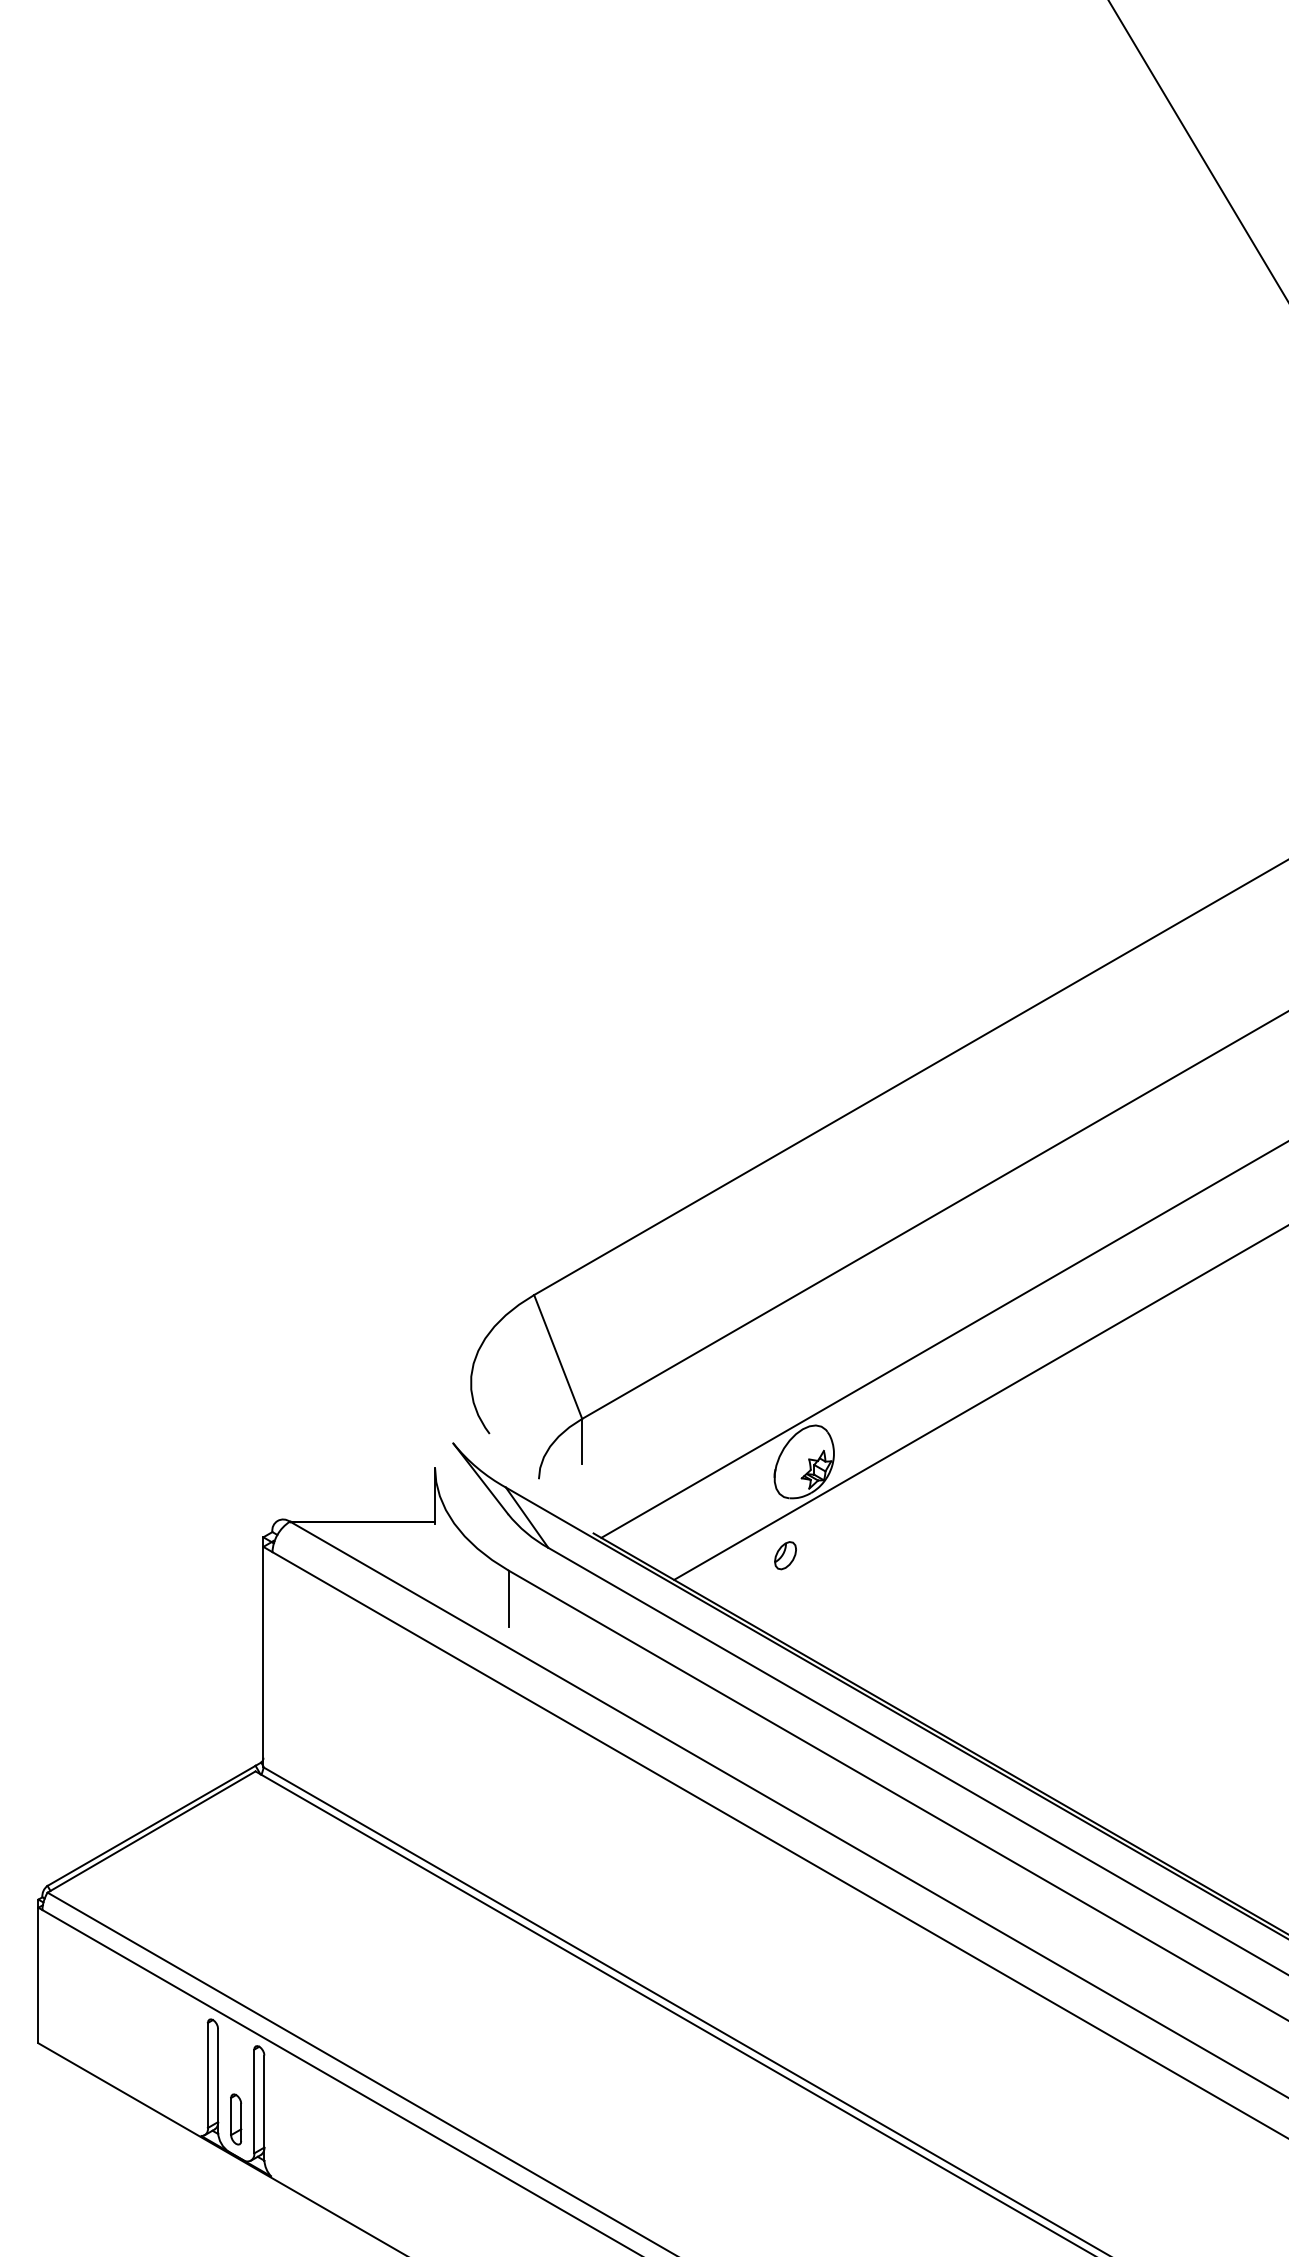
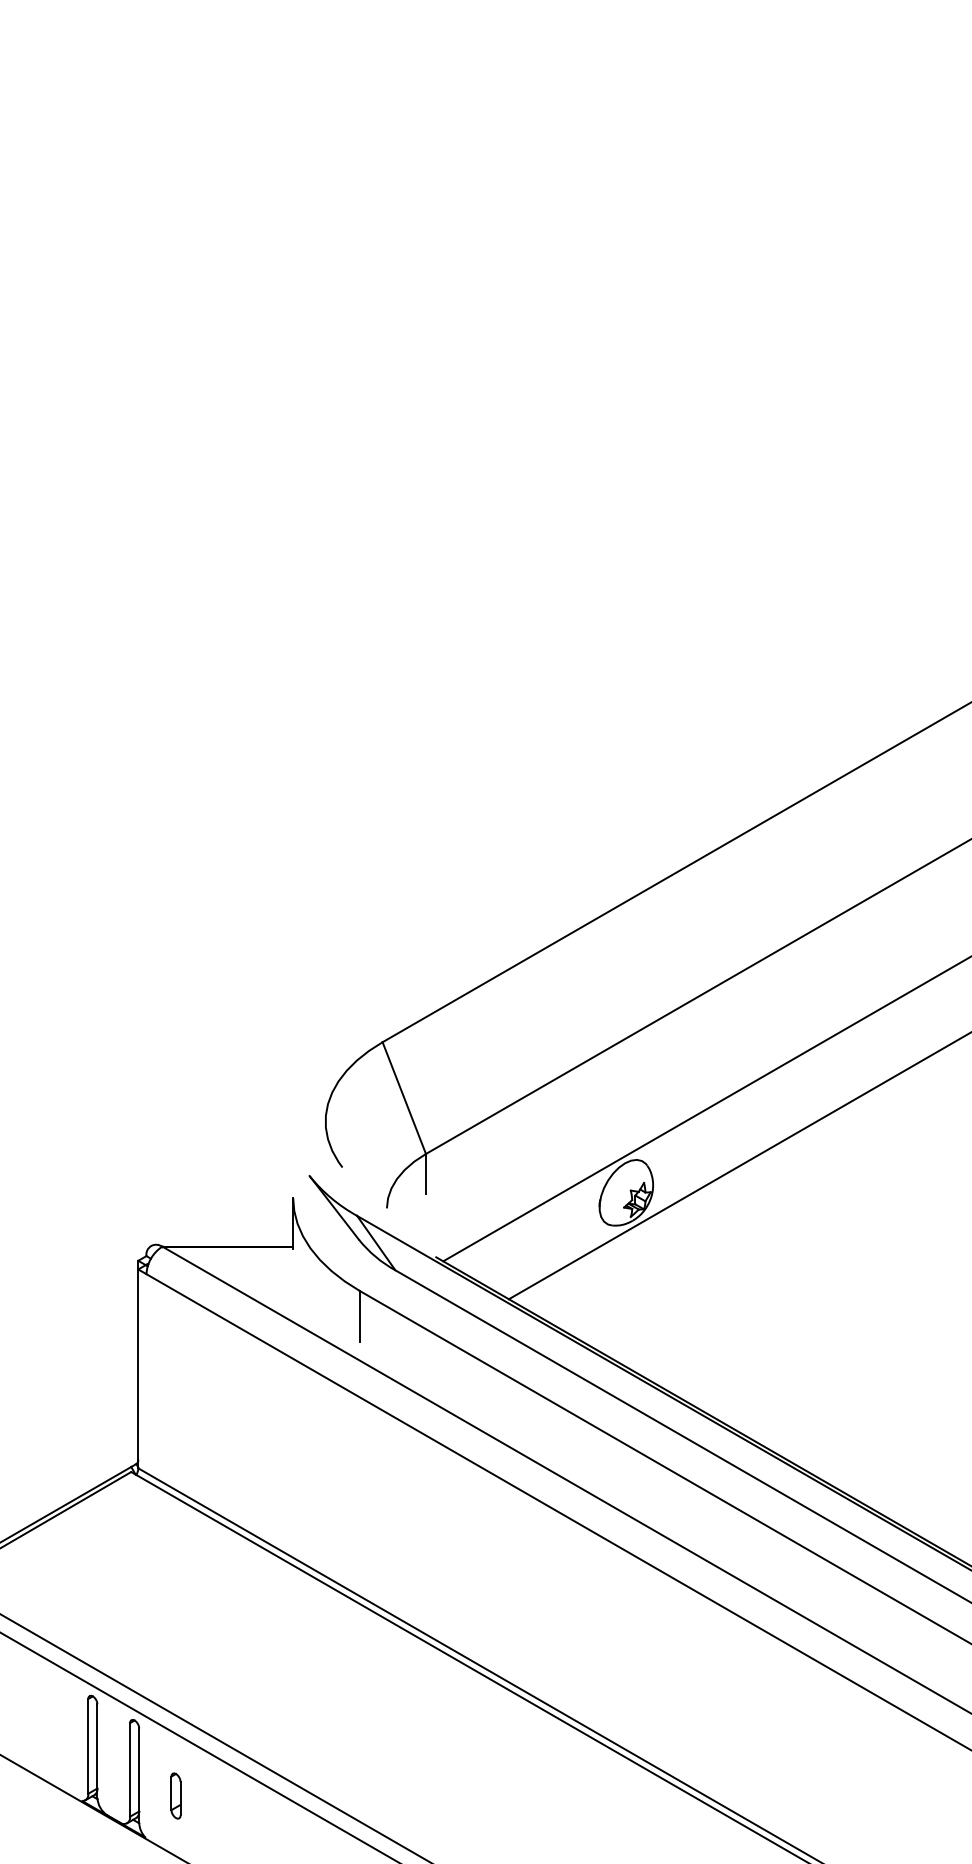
part: (785, 1555) -> (609, 1277), removed
part: (236, 2119) -> (176, 1796), moved

